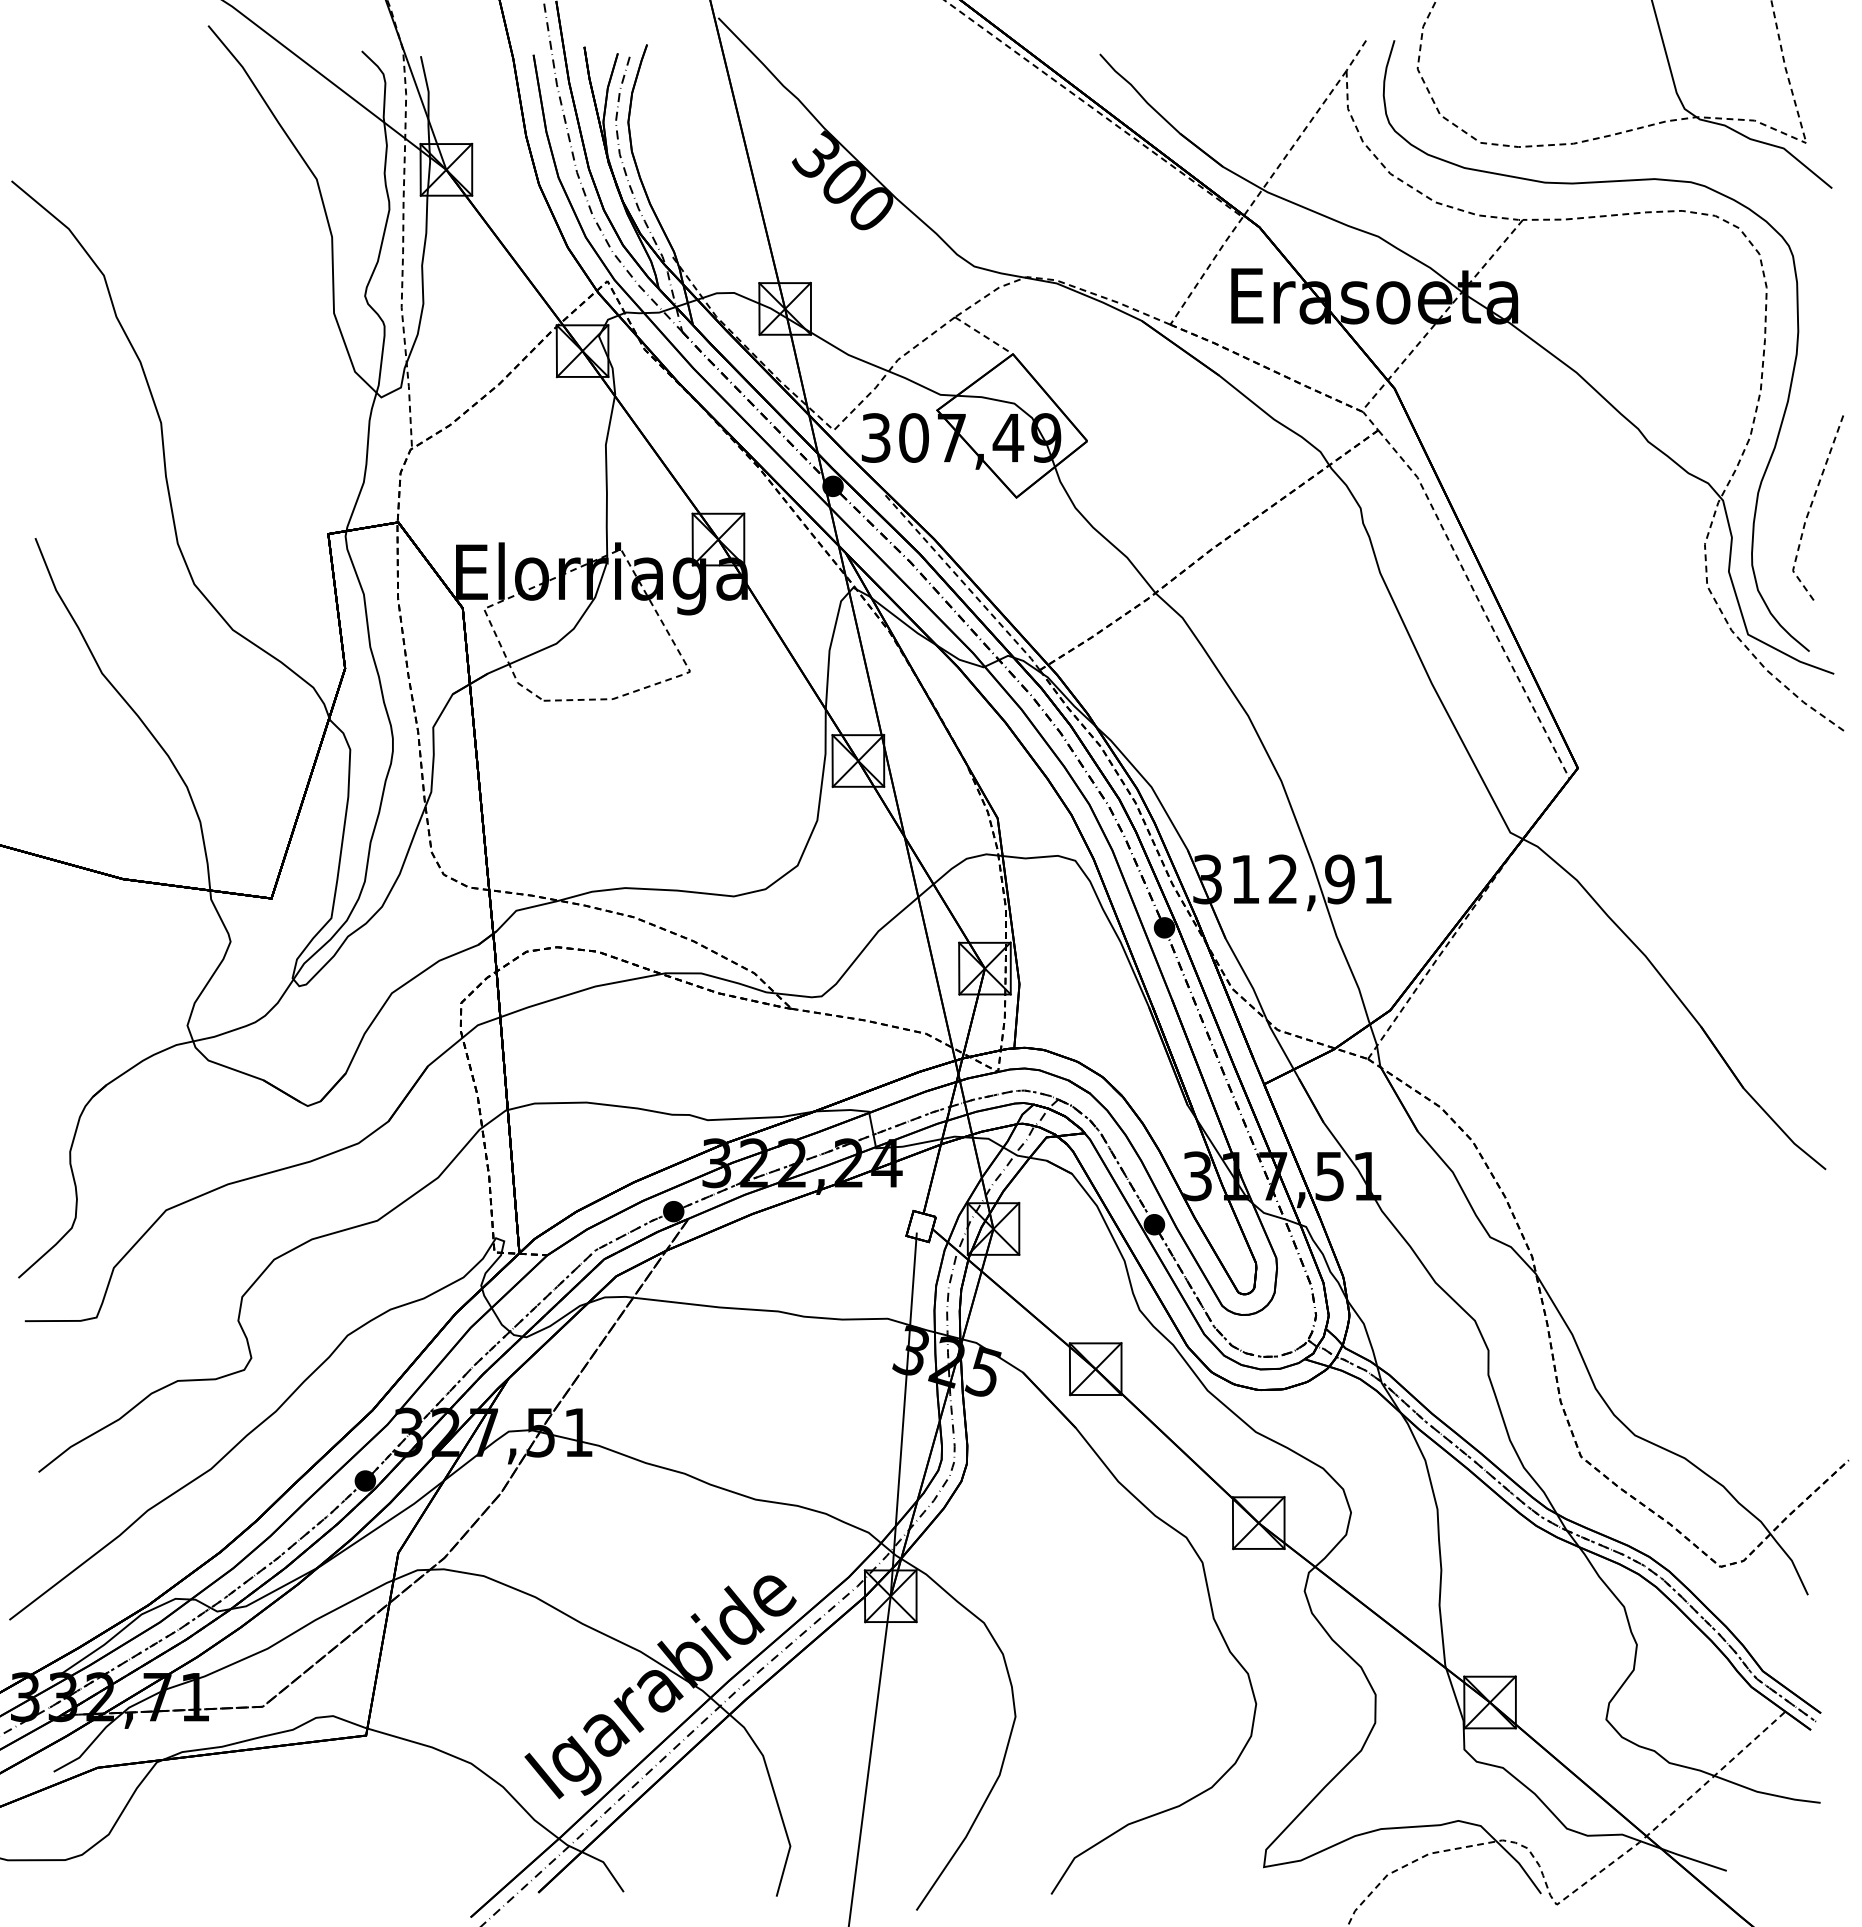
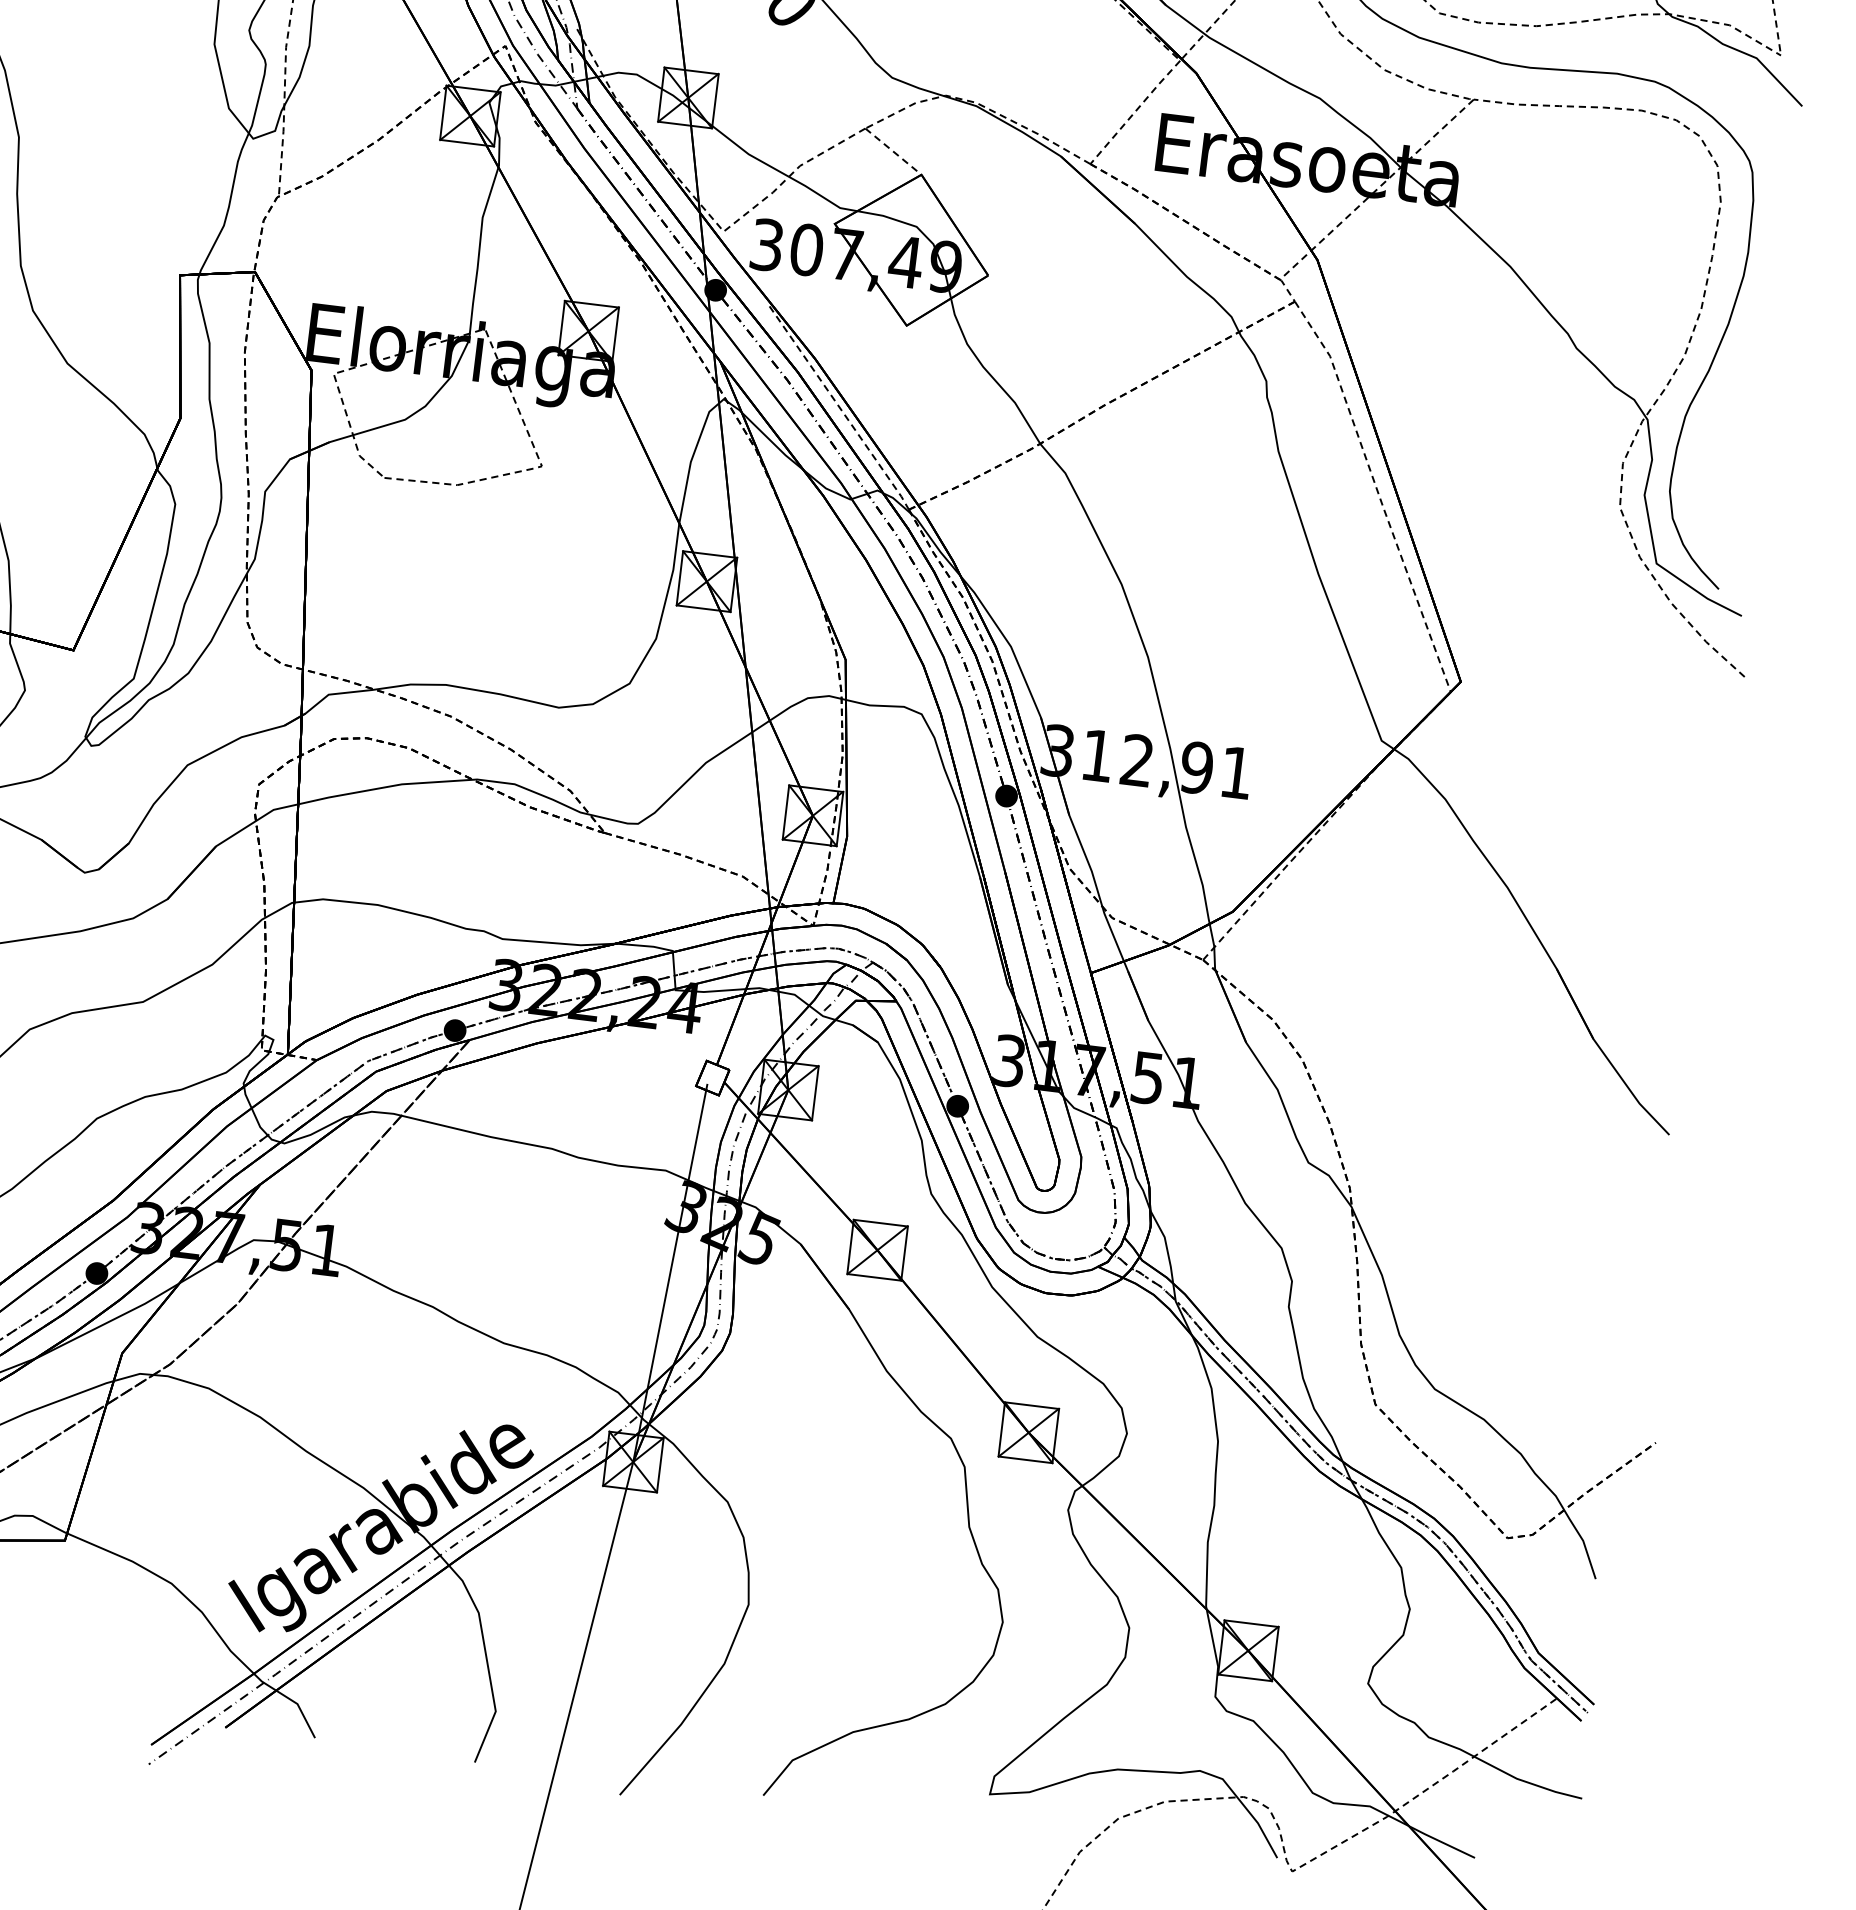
line: (1812, 505) -> (1740, 436), removed

